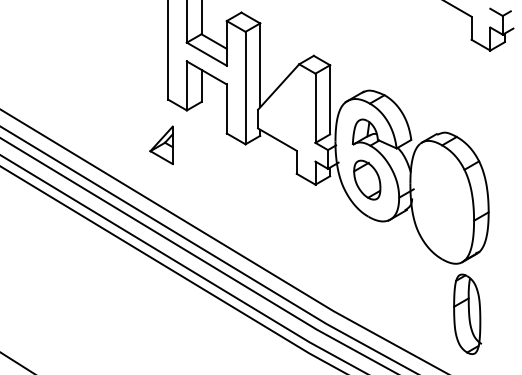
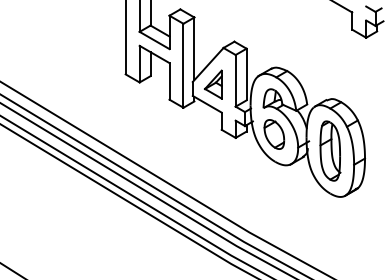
part: (161, 144) -> (213, 83), moved
part: (467, 313) -> (330, 150), moved

